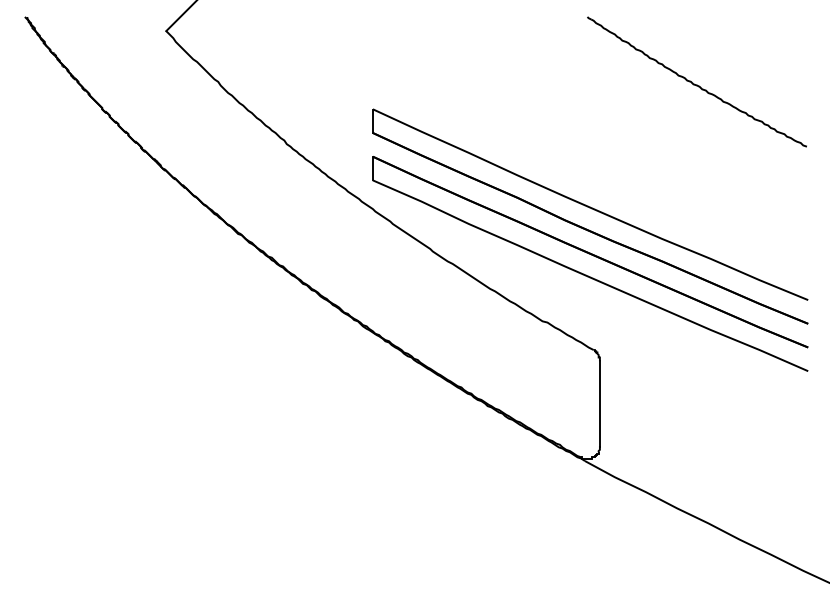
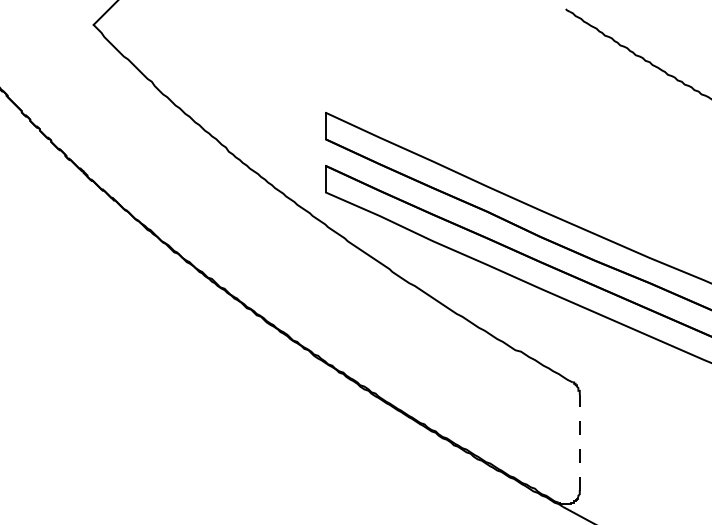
line: (599, 403) -> (579, 442), solid -> dashed

